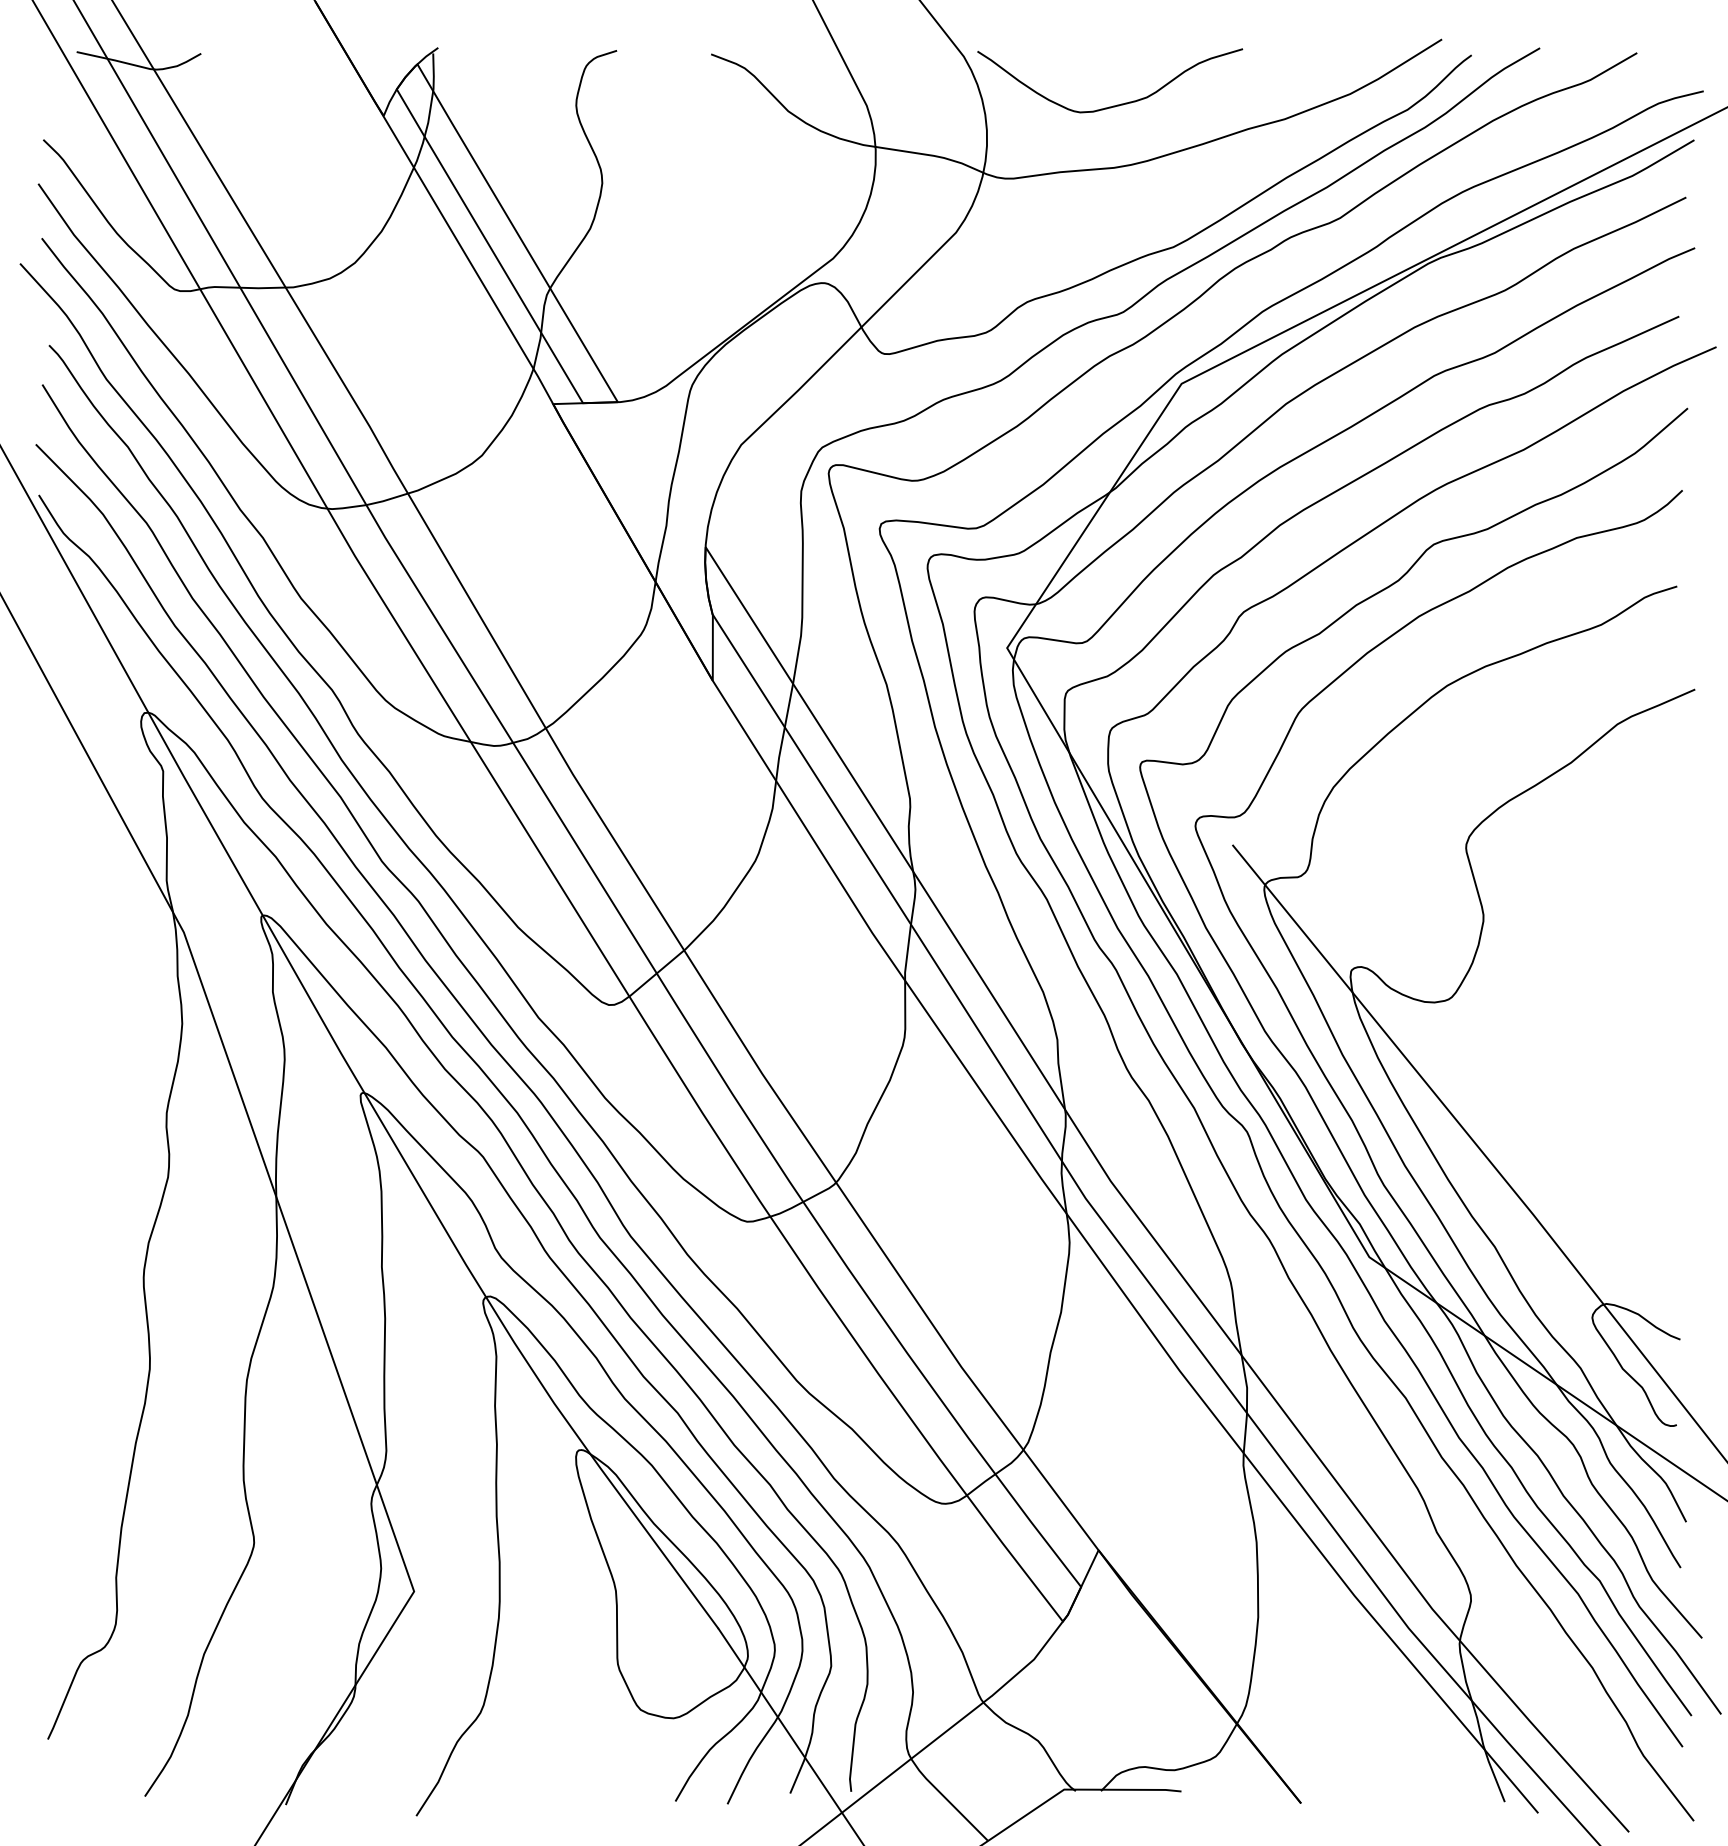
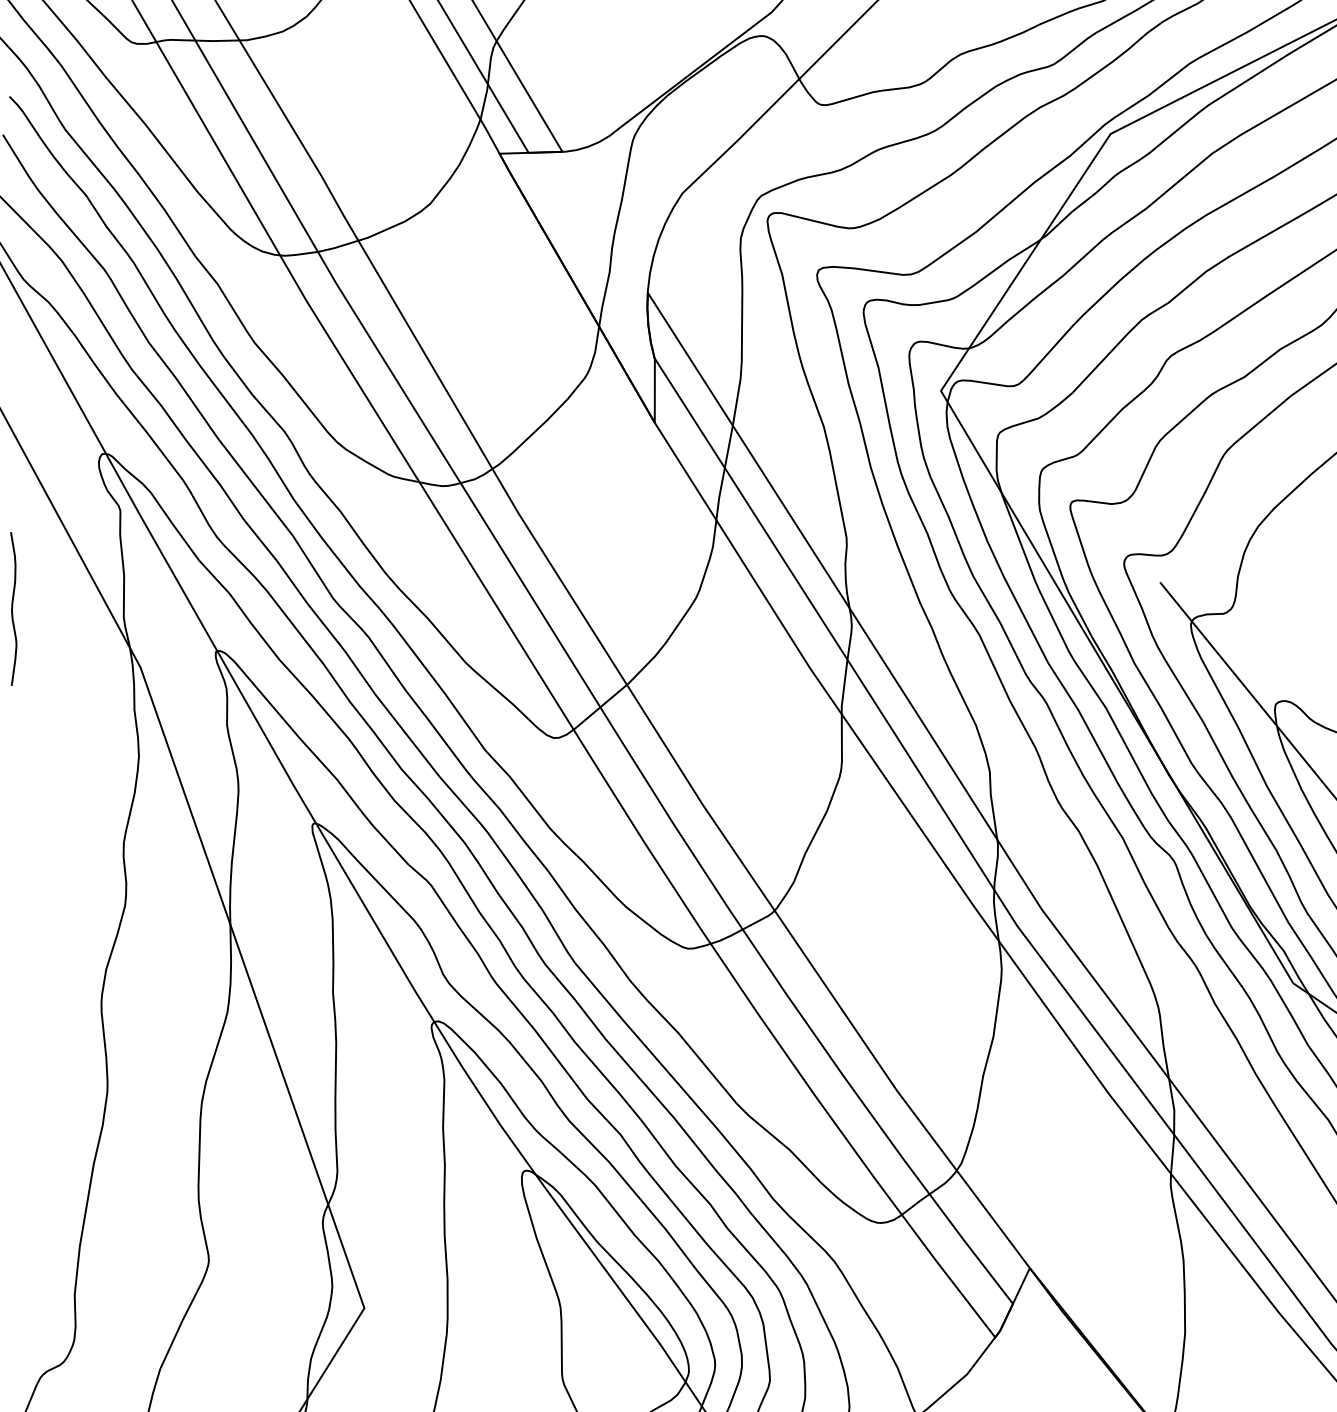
curve: (52, 872) -> (12, 609), added

